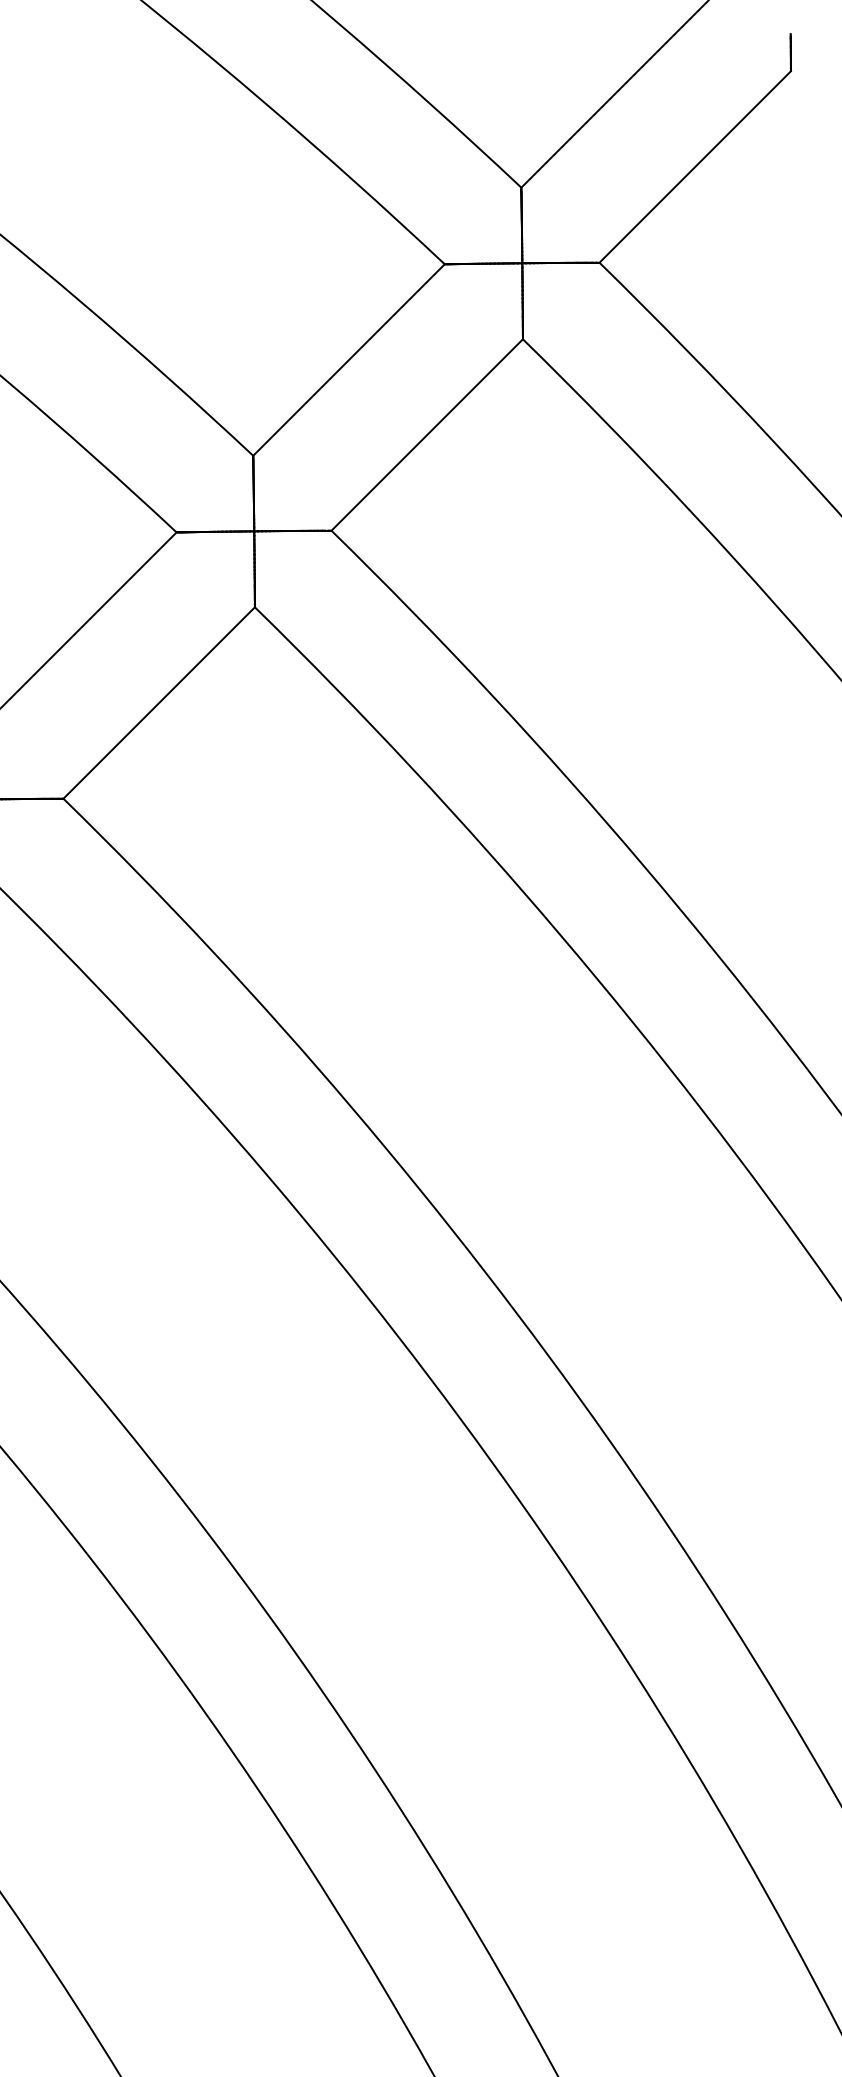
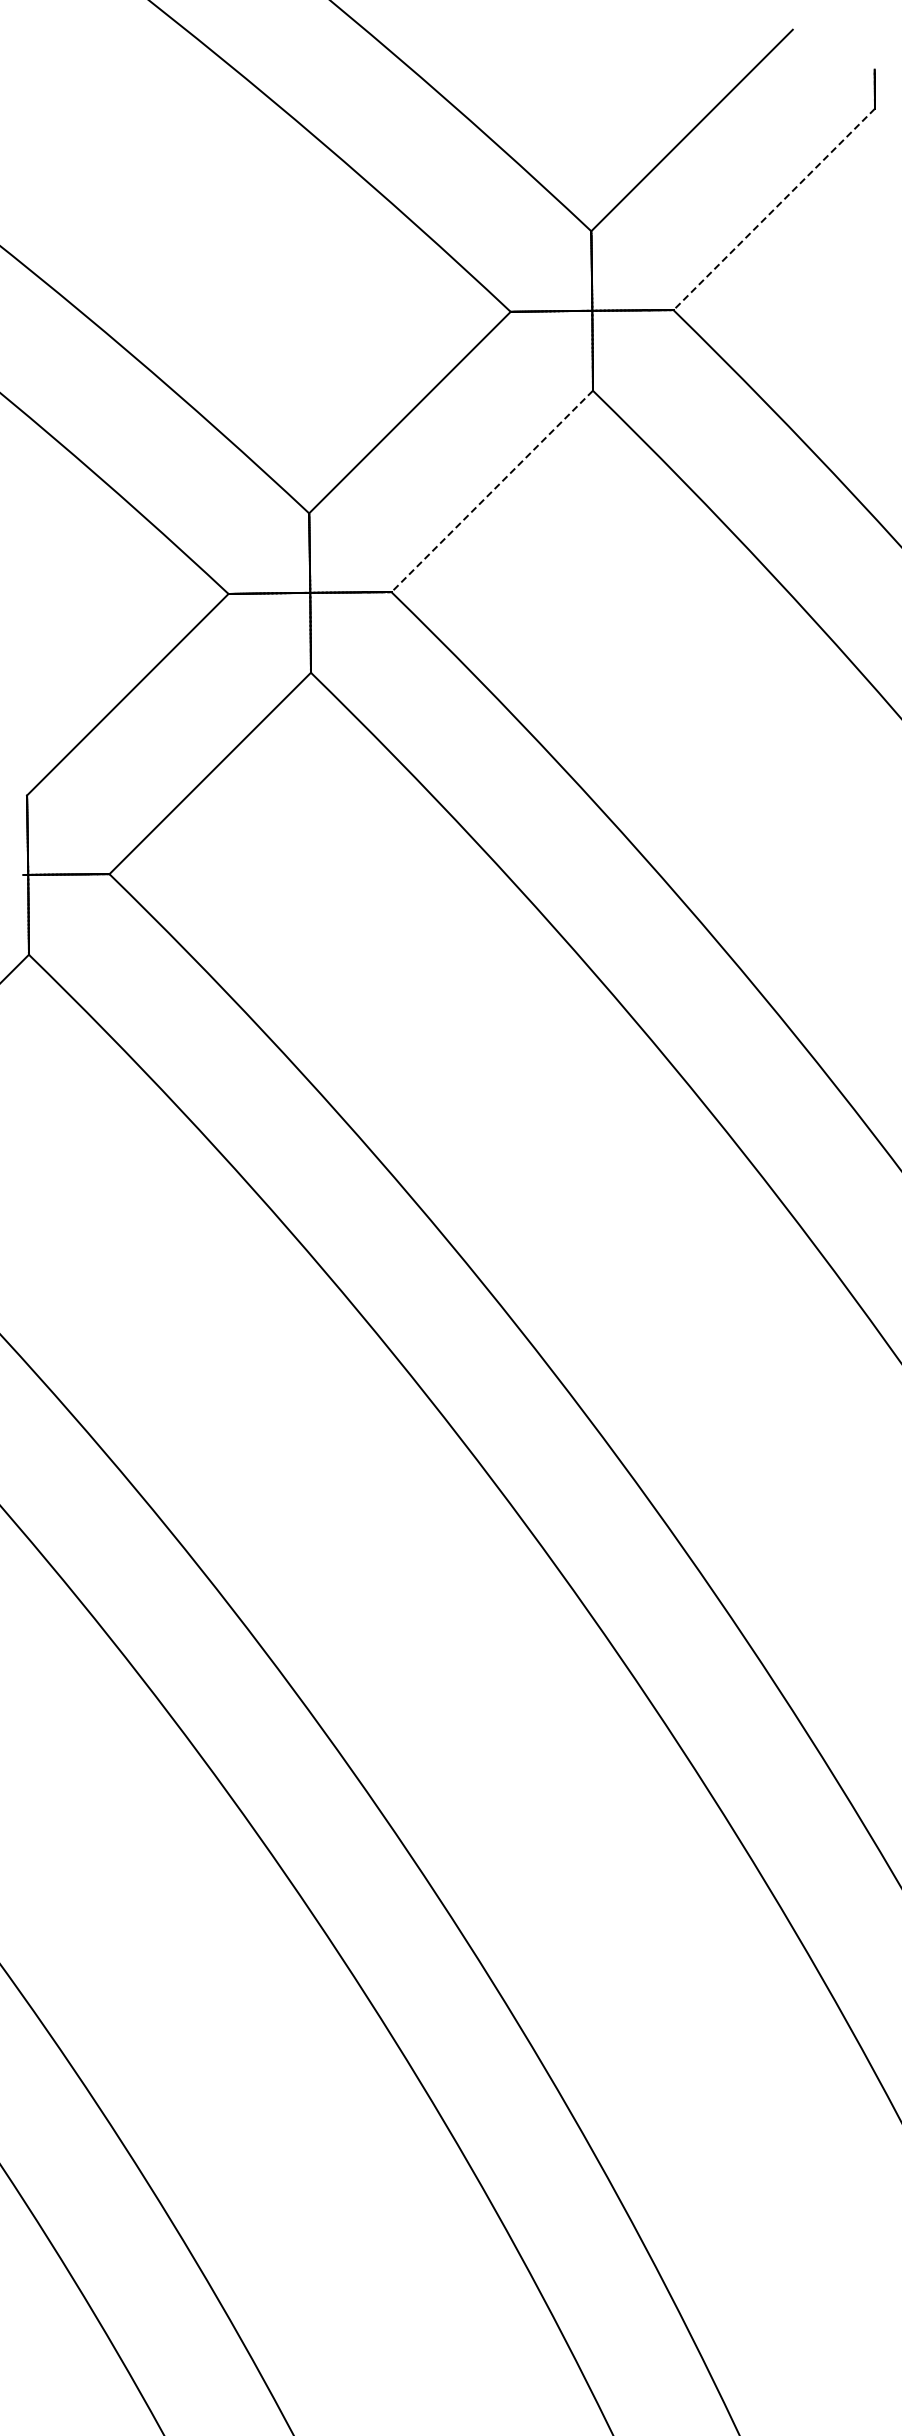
line: (694, 167) -> (773, 209), solid -> dashed
line: (426, 435) -> (491, 491), solid -> dashed

